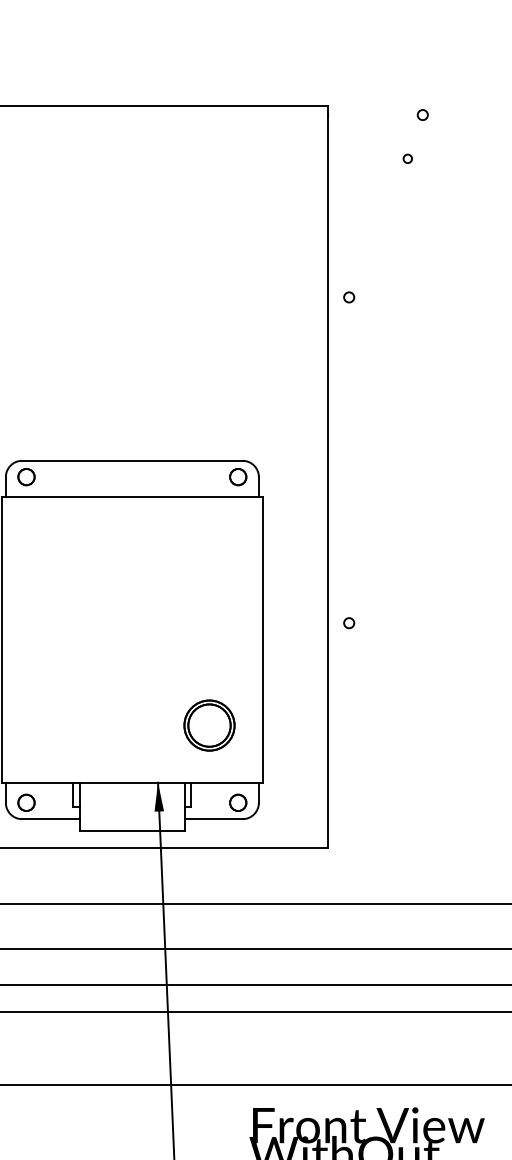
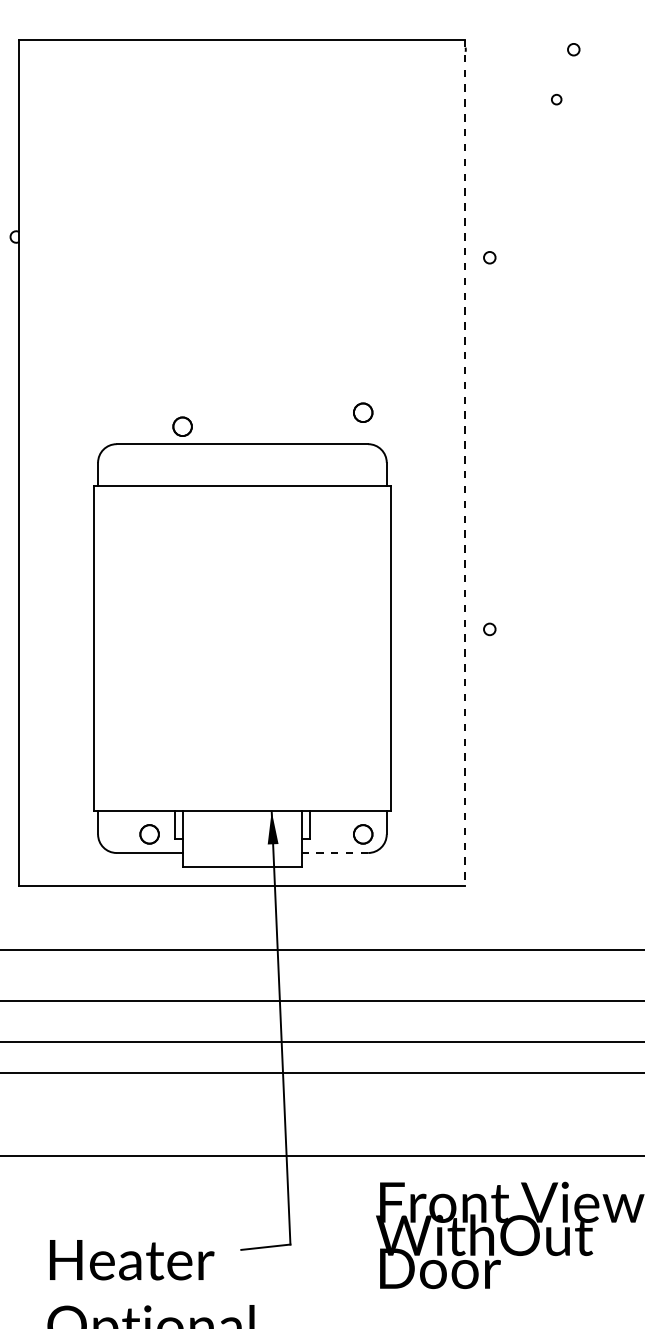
circle: (26, 476) -> (182, 426), moved
circle: (238, 476) -> (363, 412), moved
line: (327, 476) -> (465, 462), solid -> dashed
part: (208, 724) -> (329, 745), removed
circle: (26, 802) -> (149, 834), moved
line: (213, 818) -> (334, 852), solid -> dashed

